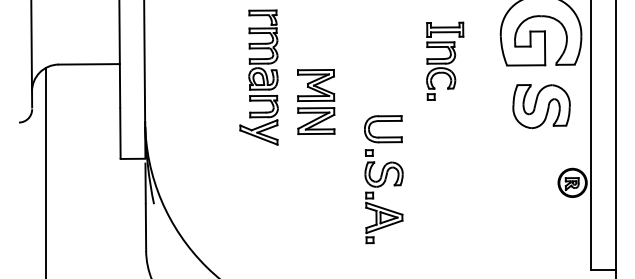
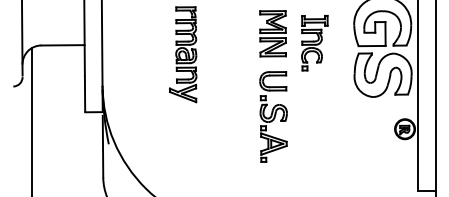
part: (316, 101) -> (273, 33), moved
part: (541, 106) -> (383, 75), size x1.43
part: (383, 179) -> (273, 116), moved

